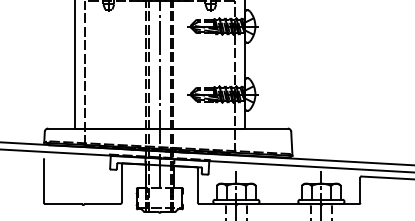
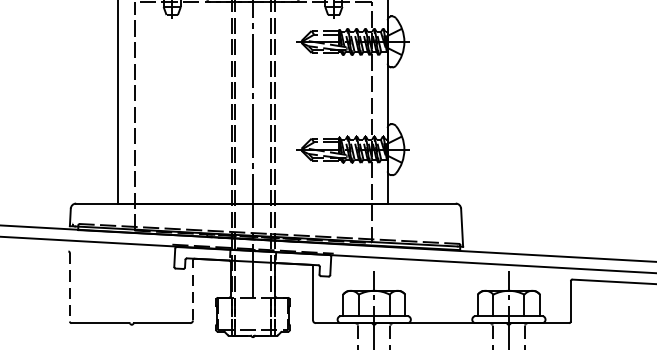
line: (44, 181) -> (70, 287), solid -> dashed
line: (121, 183) -> (192, 290), solid -> dashed

